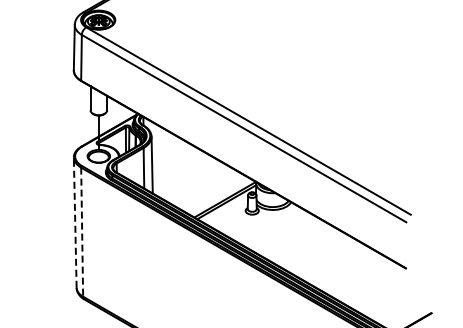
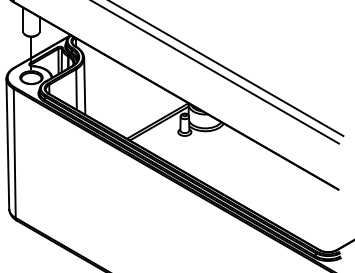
line: (75, 222) -> (8, 143), dashed -> solid
line: (82, 232) -> (15, 153), dashed -> solid

